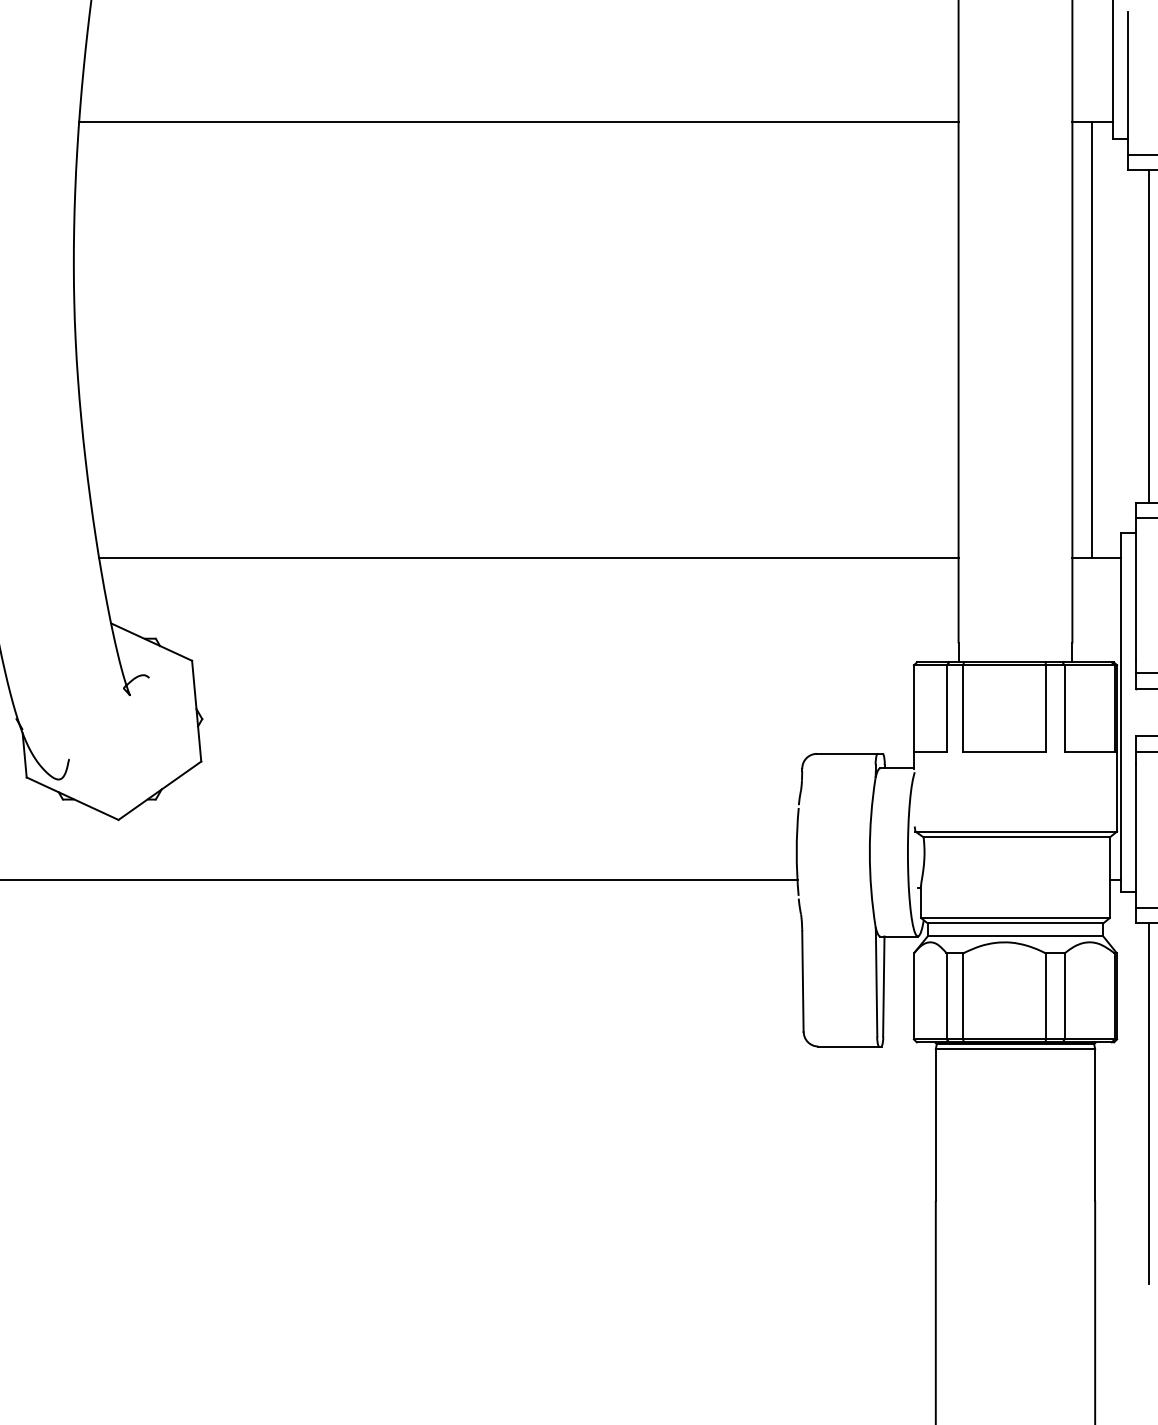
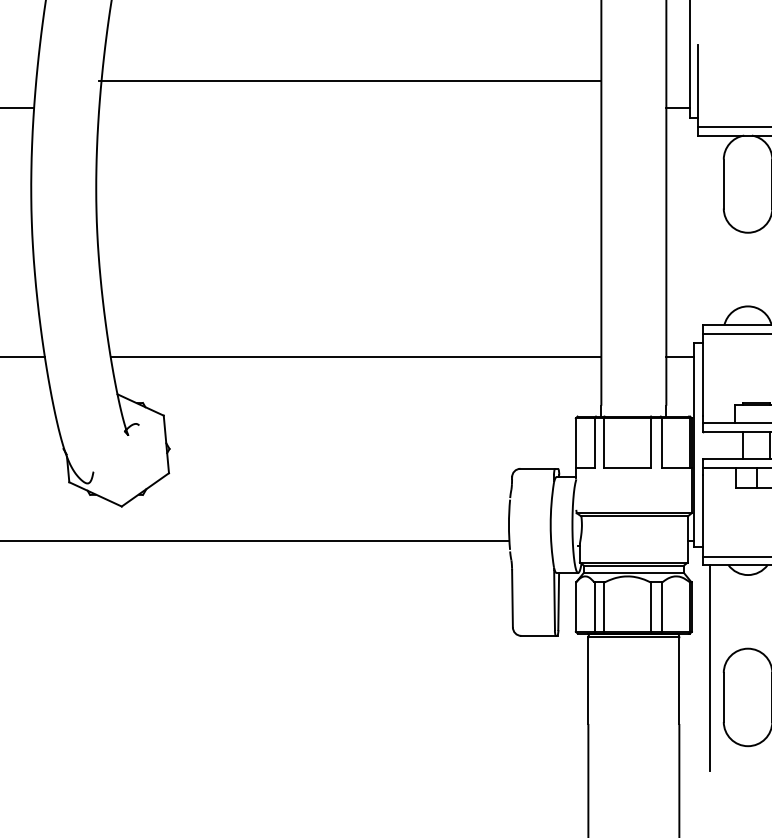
line: (519, 121) -> (350, 80), moved
line: (1149, 336) -> (710, 230), removed
line: (1091, 338) -> (677, 231), removed

